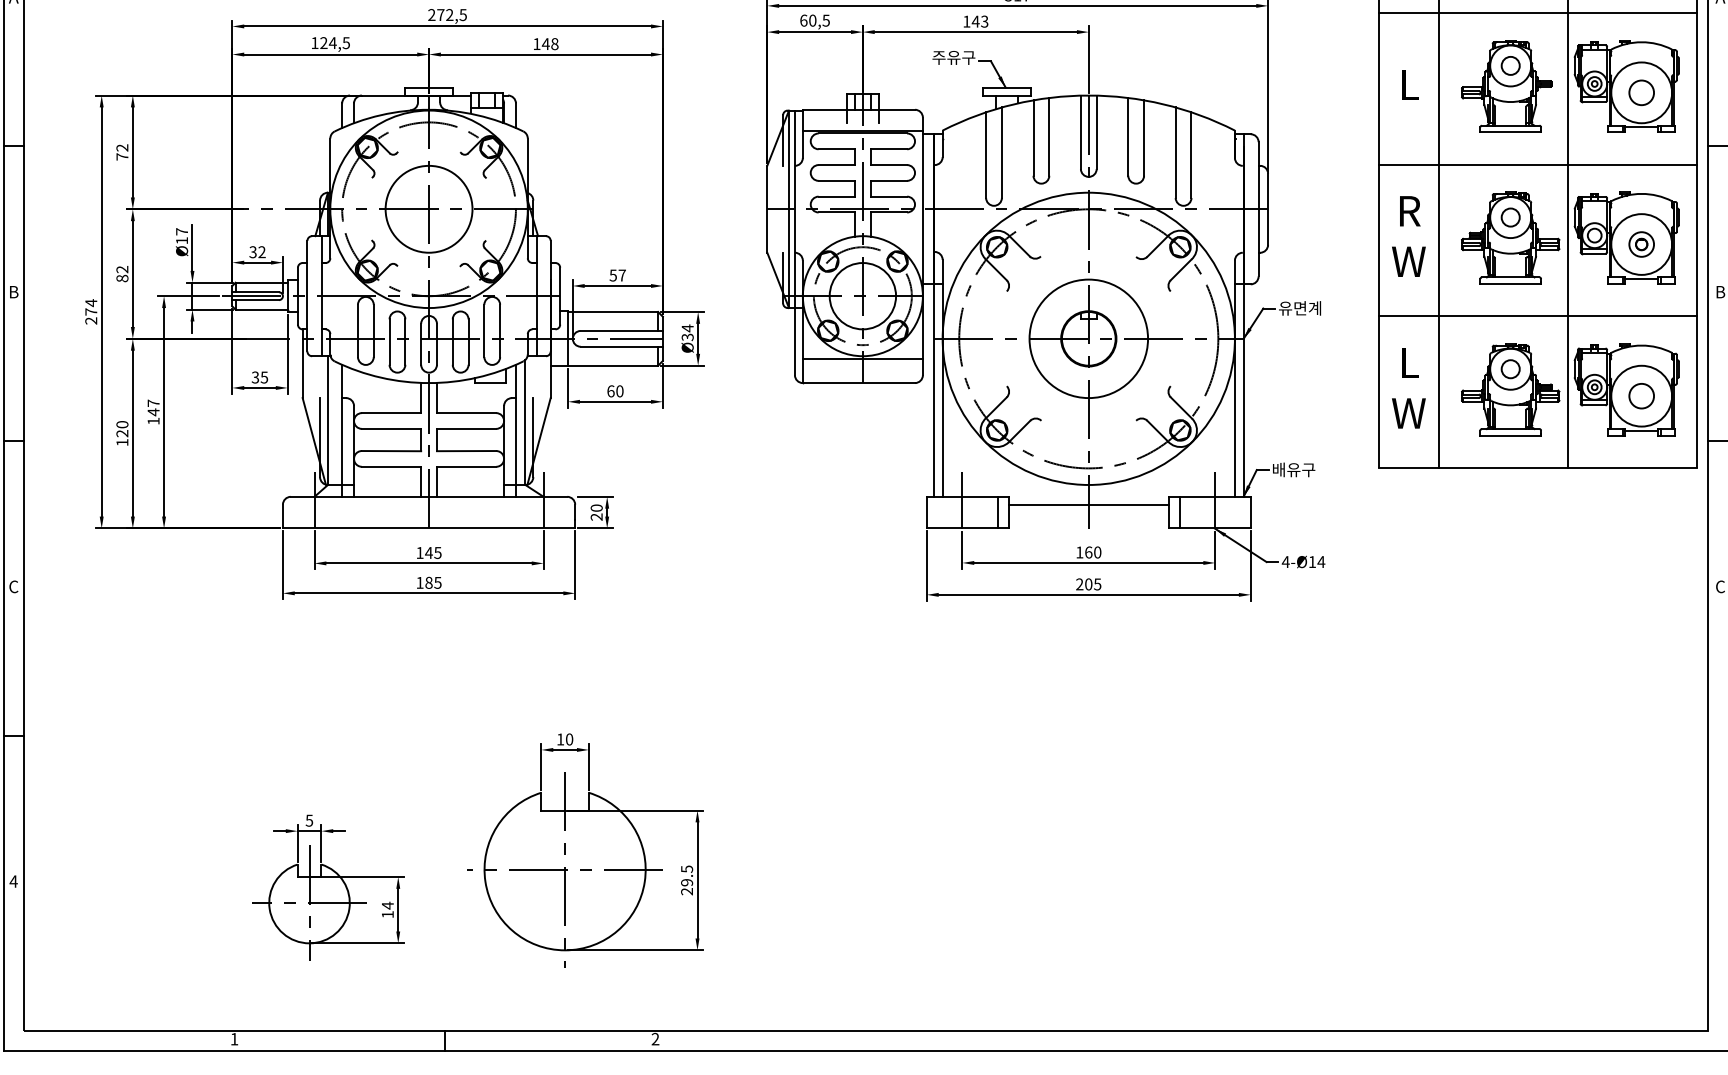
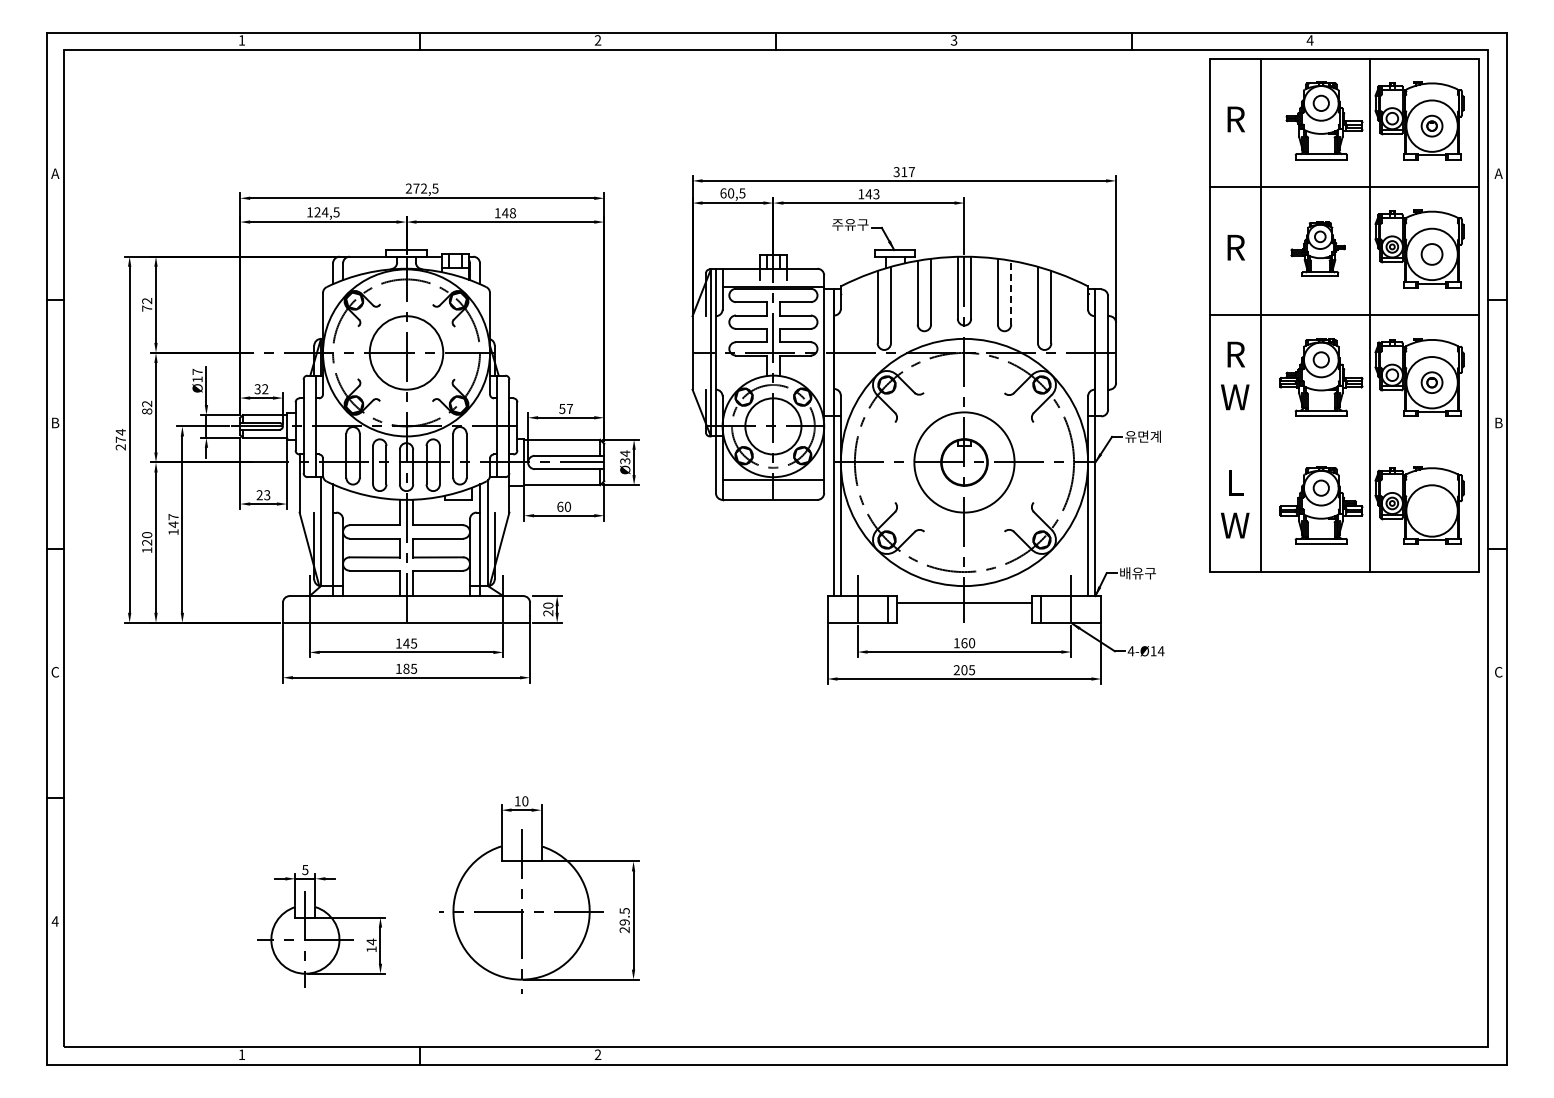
text: (1410, 84) -> (1236, 247), L -> R
part: (1506, 85) -> (1317, 248), size x0.7
line: (1144, 137) -> (1011, 292), solid -> dashed
line: (1536, 316) -> (1343, 443), removed
text: (259, 377) -> (263, 495), 35 -> 23
circle: (1641, 395) -> (1431, 510), removed

